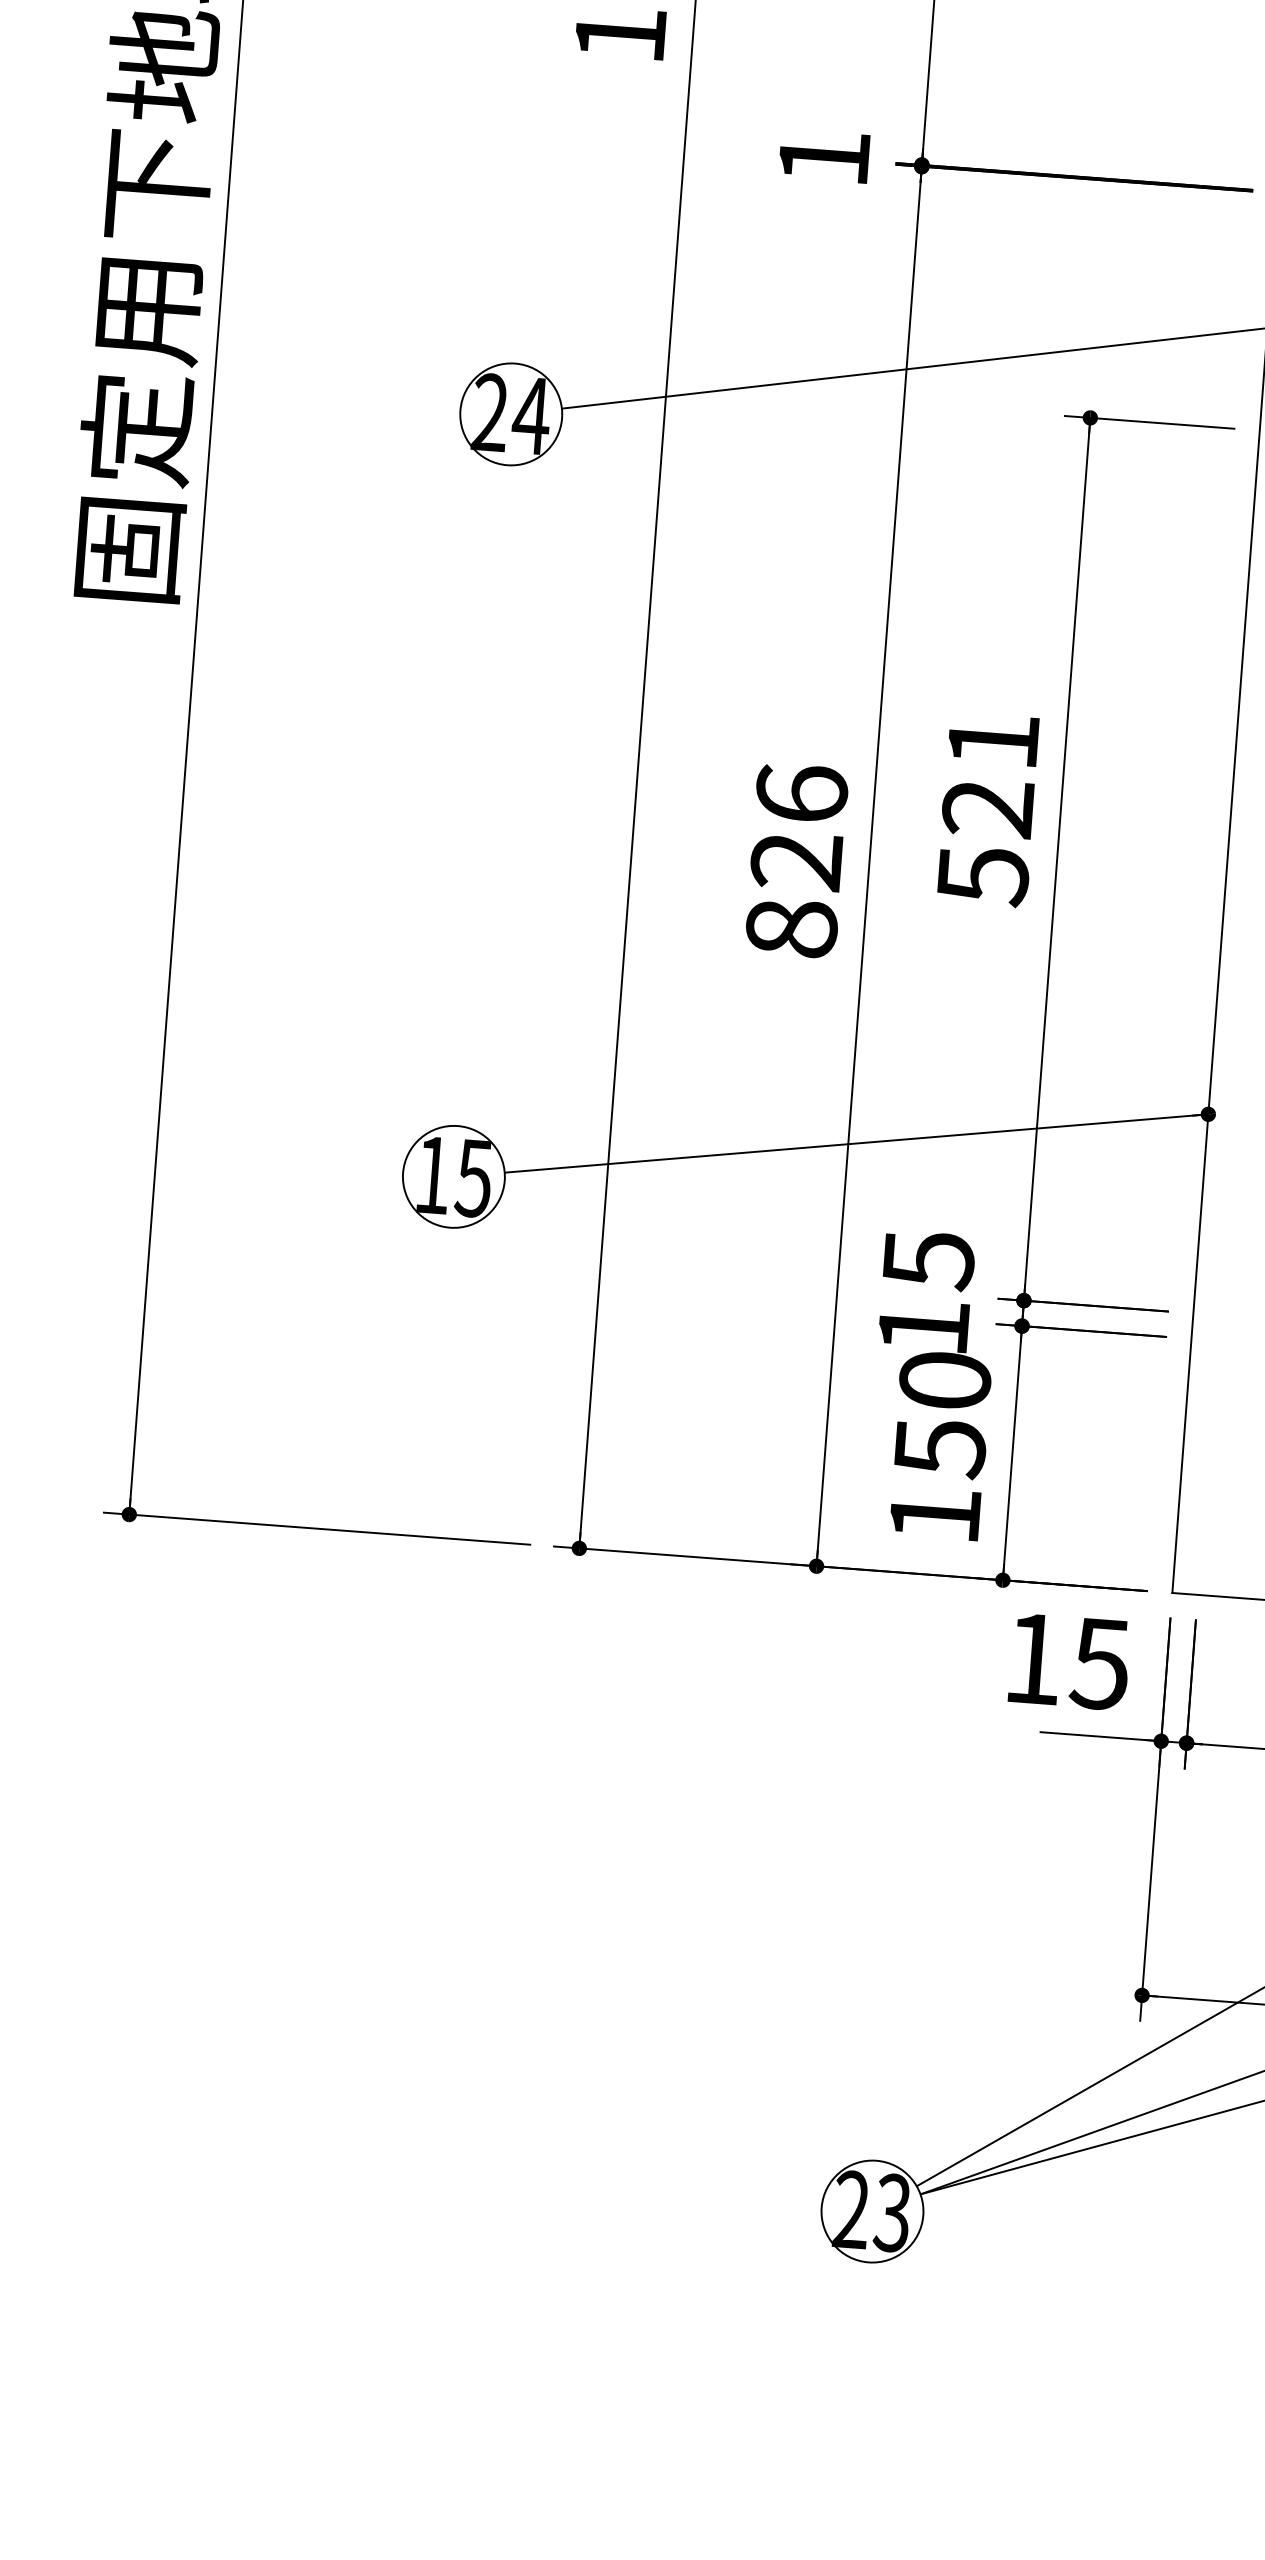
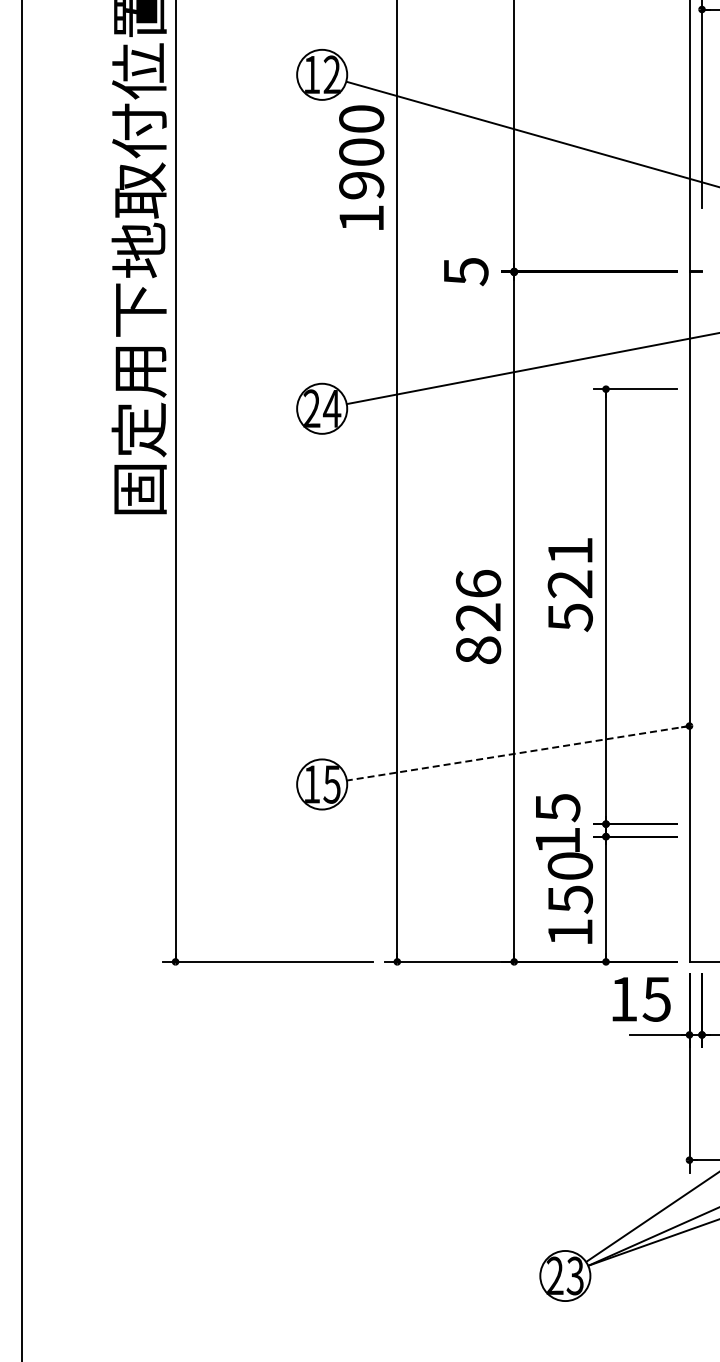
text: (824, 159) -> (466, 272), 1 -> 5
line: (855, 1143) -> (517, 753), solid -> dashed

